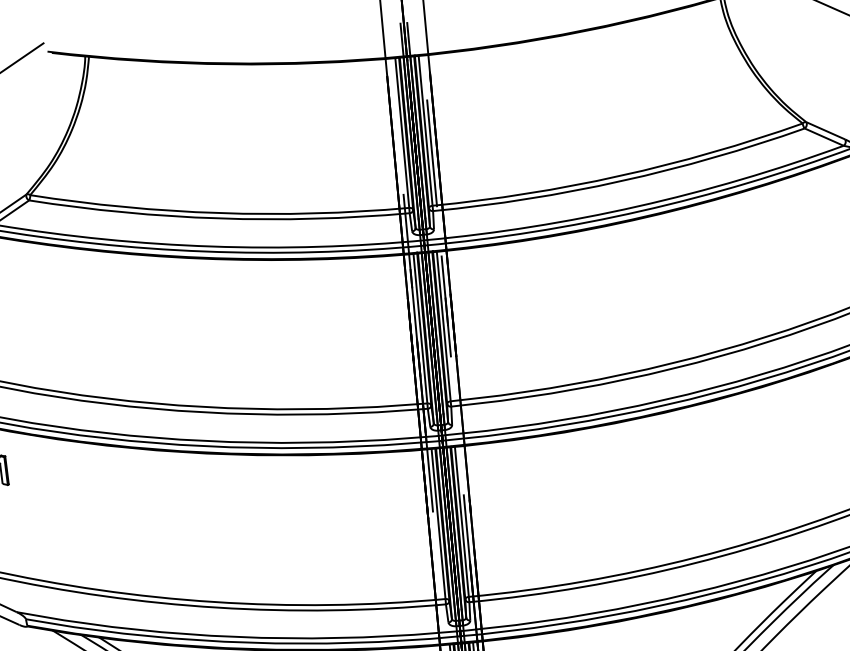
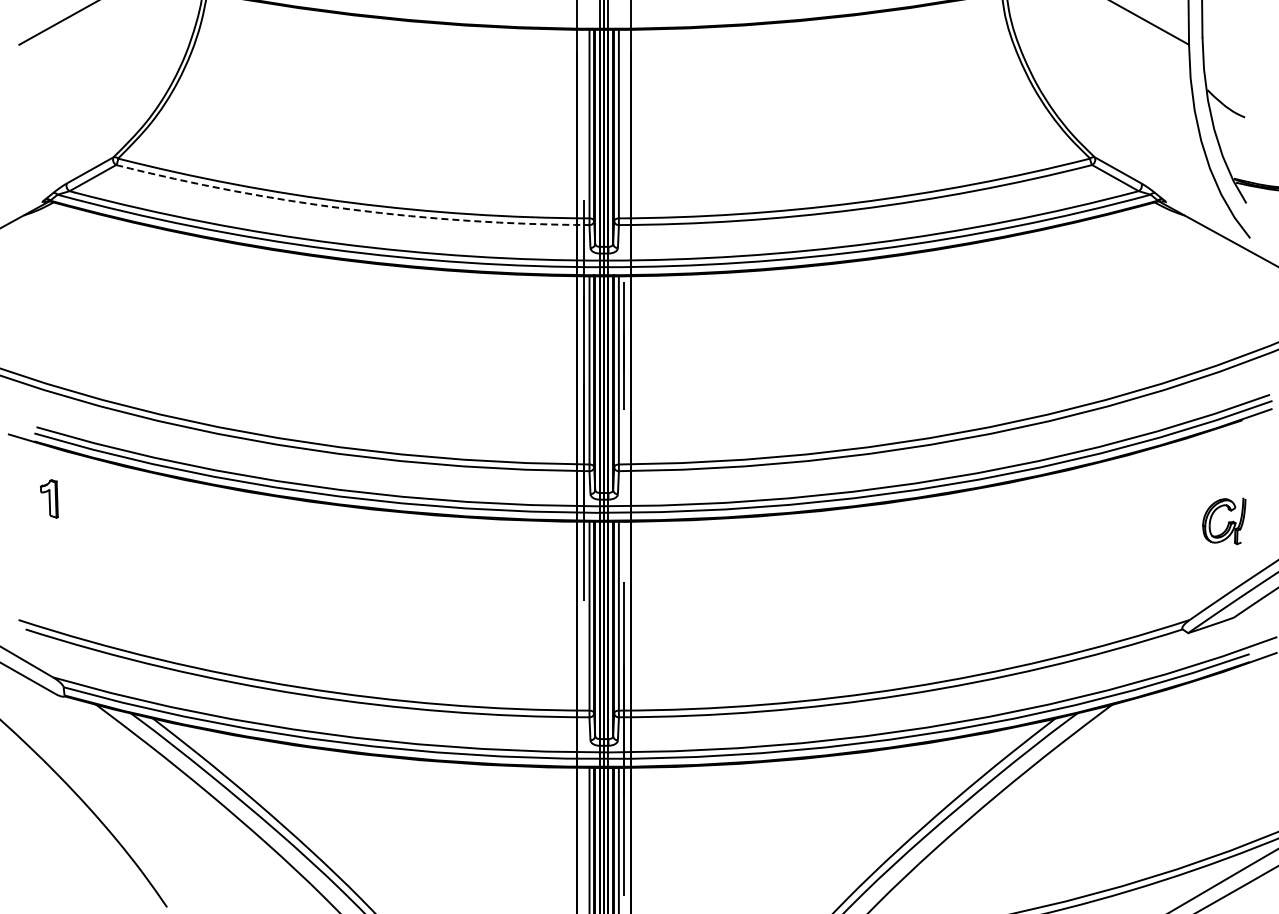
line: (432, 152) -> (624, 152), removed
arc: (218, 218) -> (350, 209), solid -> dashed

